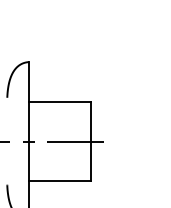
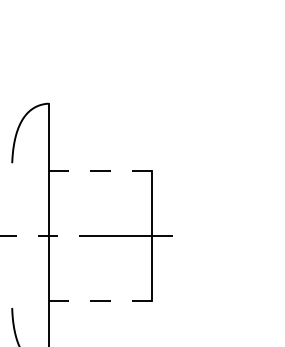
line: (59, 102) -> (99, 171), solid -> dashed
line: (60, 180) -> (100, 300), solid -> dashed

